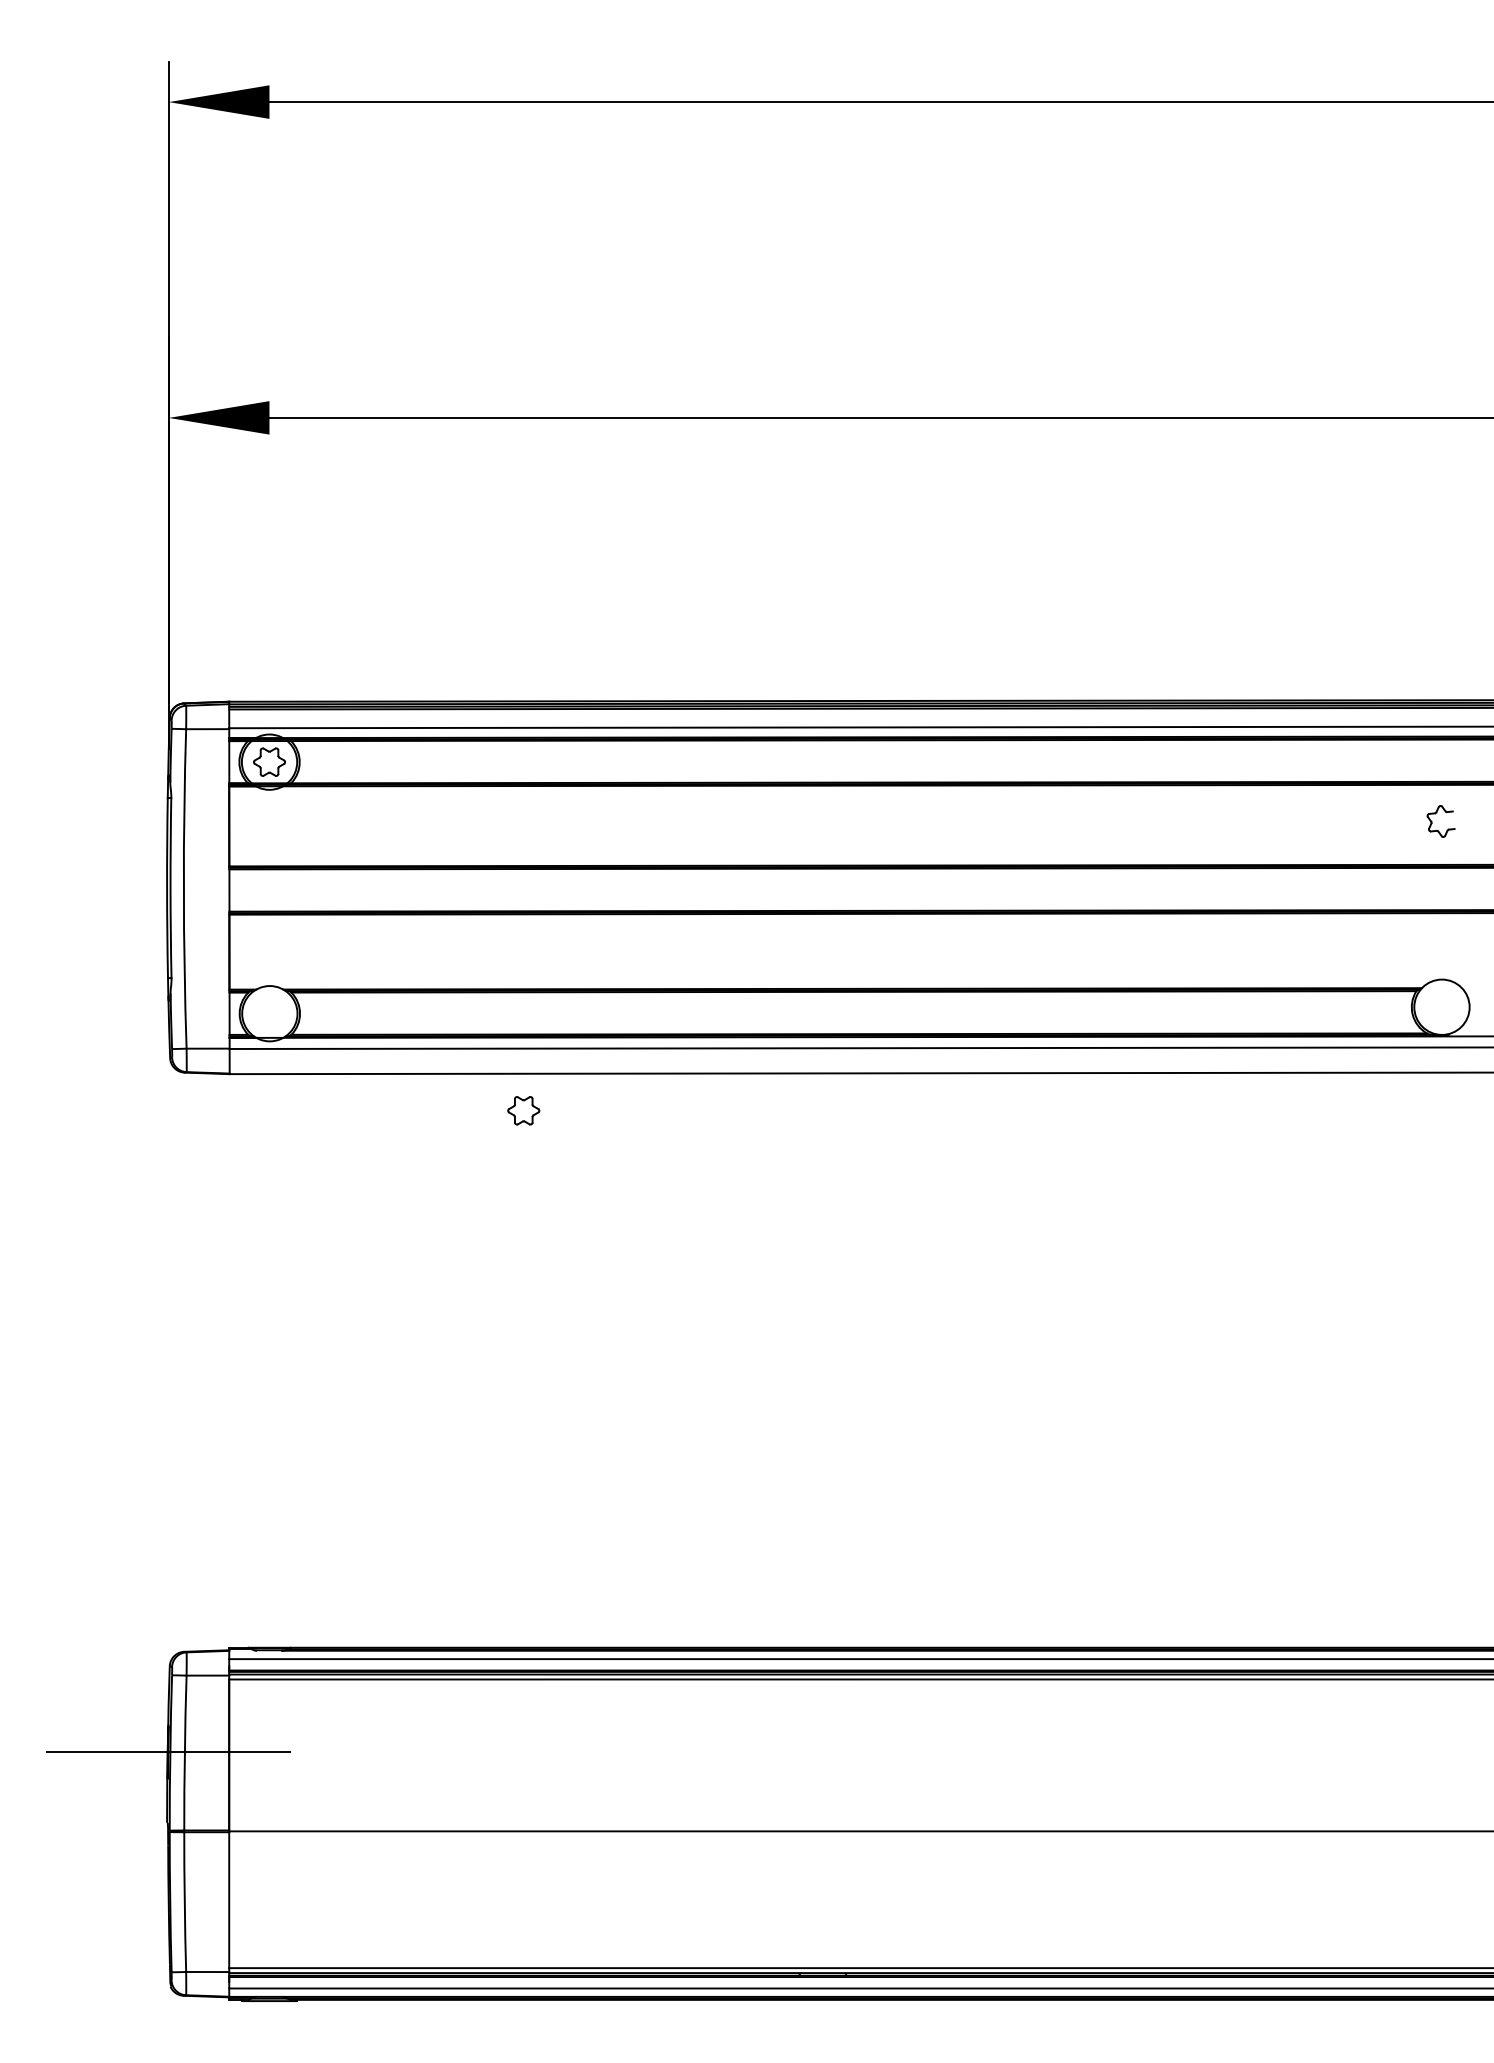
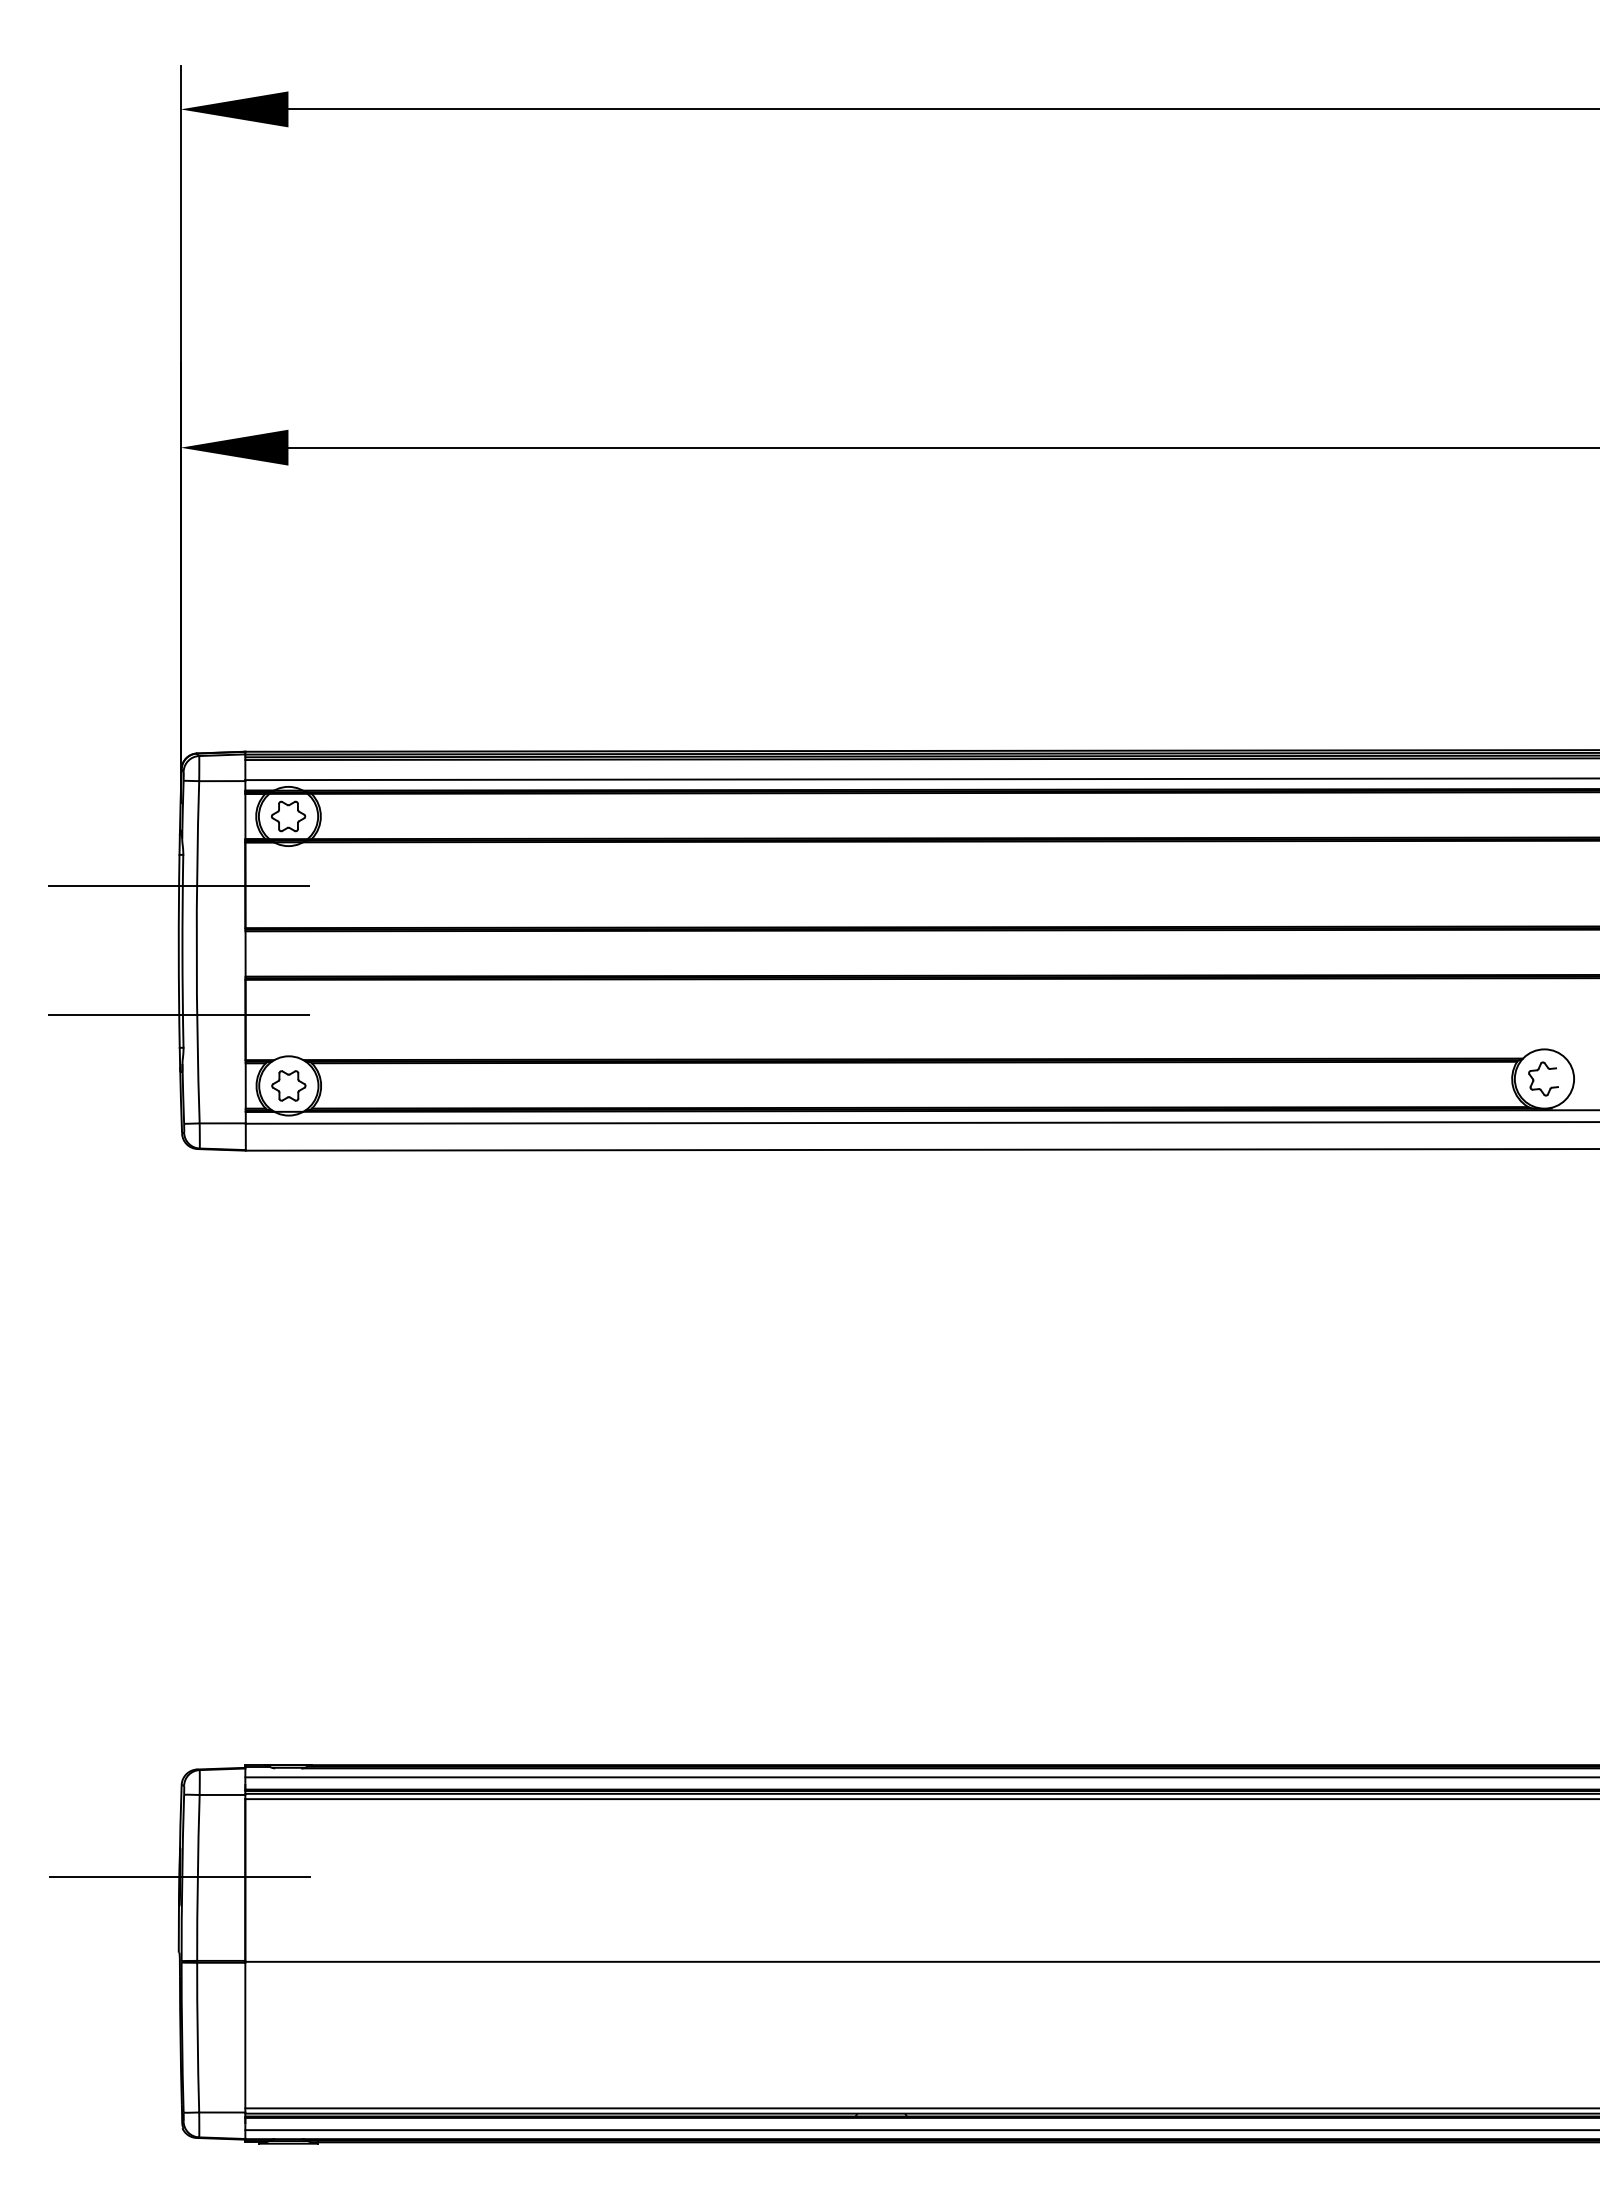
part: (1432, 821) -> (1534, 1079), moved
line: (166, 827) -> (178, 886), added
line: (167, 947) -> (179, 1015), added
part: (523, 1110) -> (288, 1085), moved

